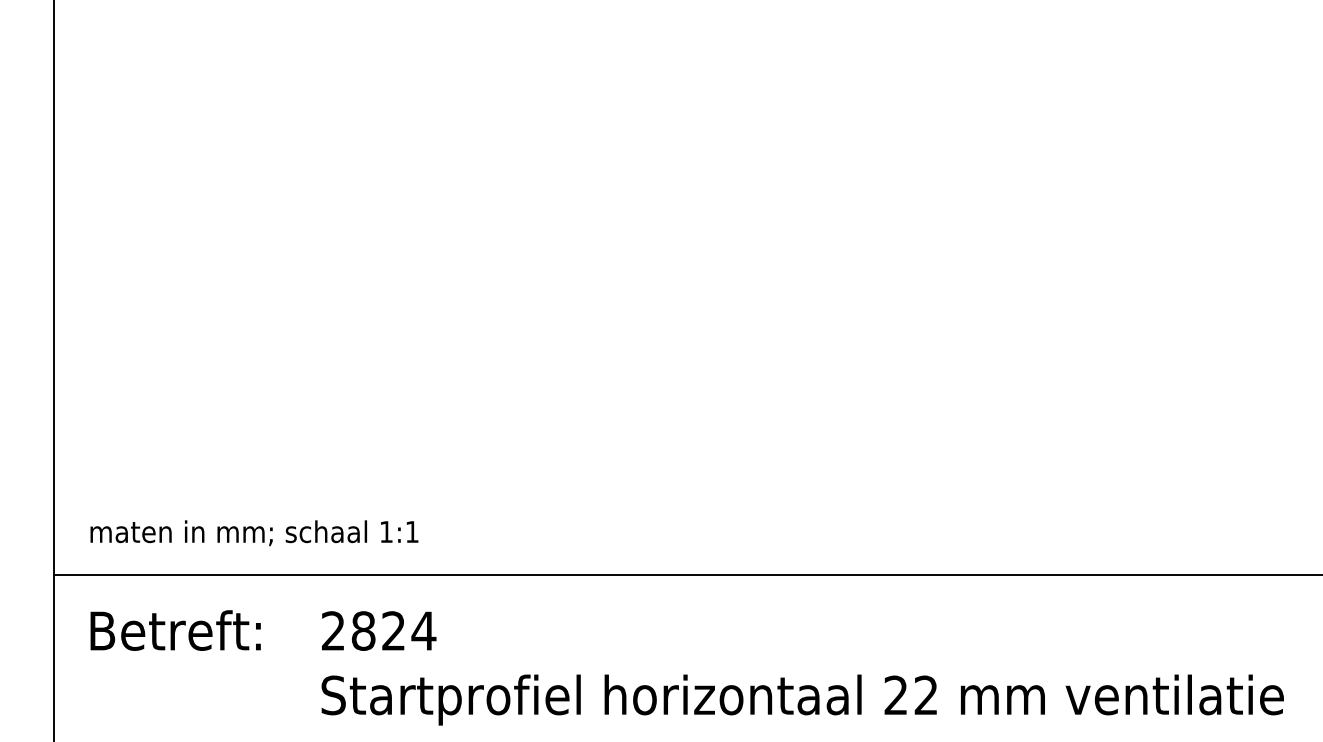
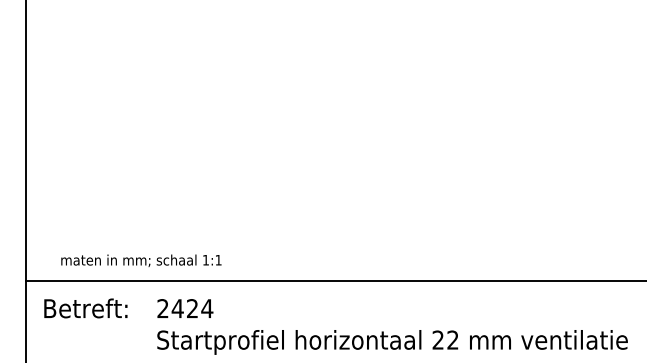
text: (254, 532) -> (141, 260), moved
text: (362, 630) -> (177, 308), 2824 -> 2424

